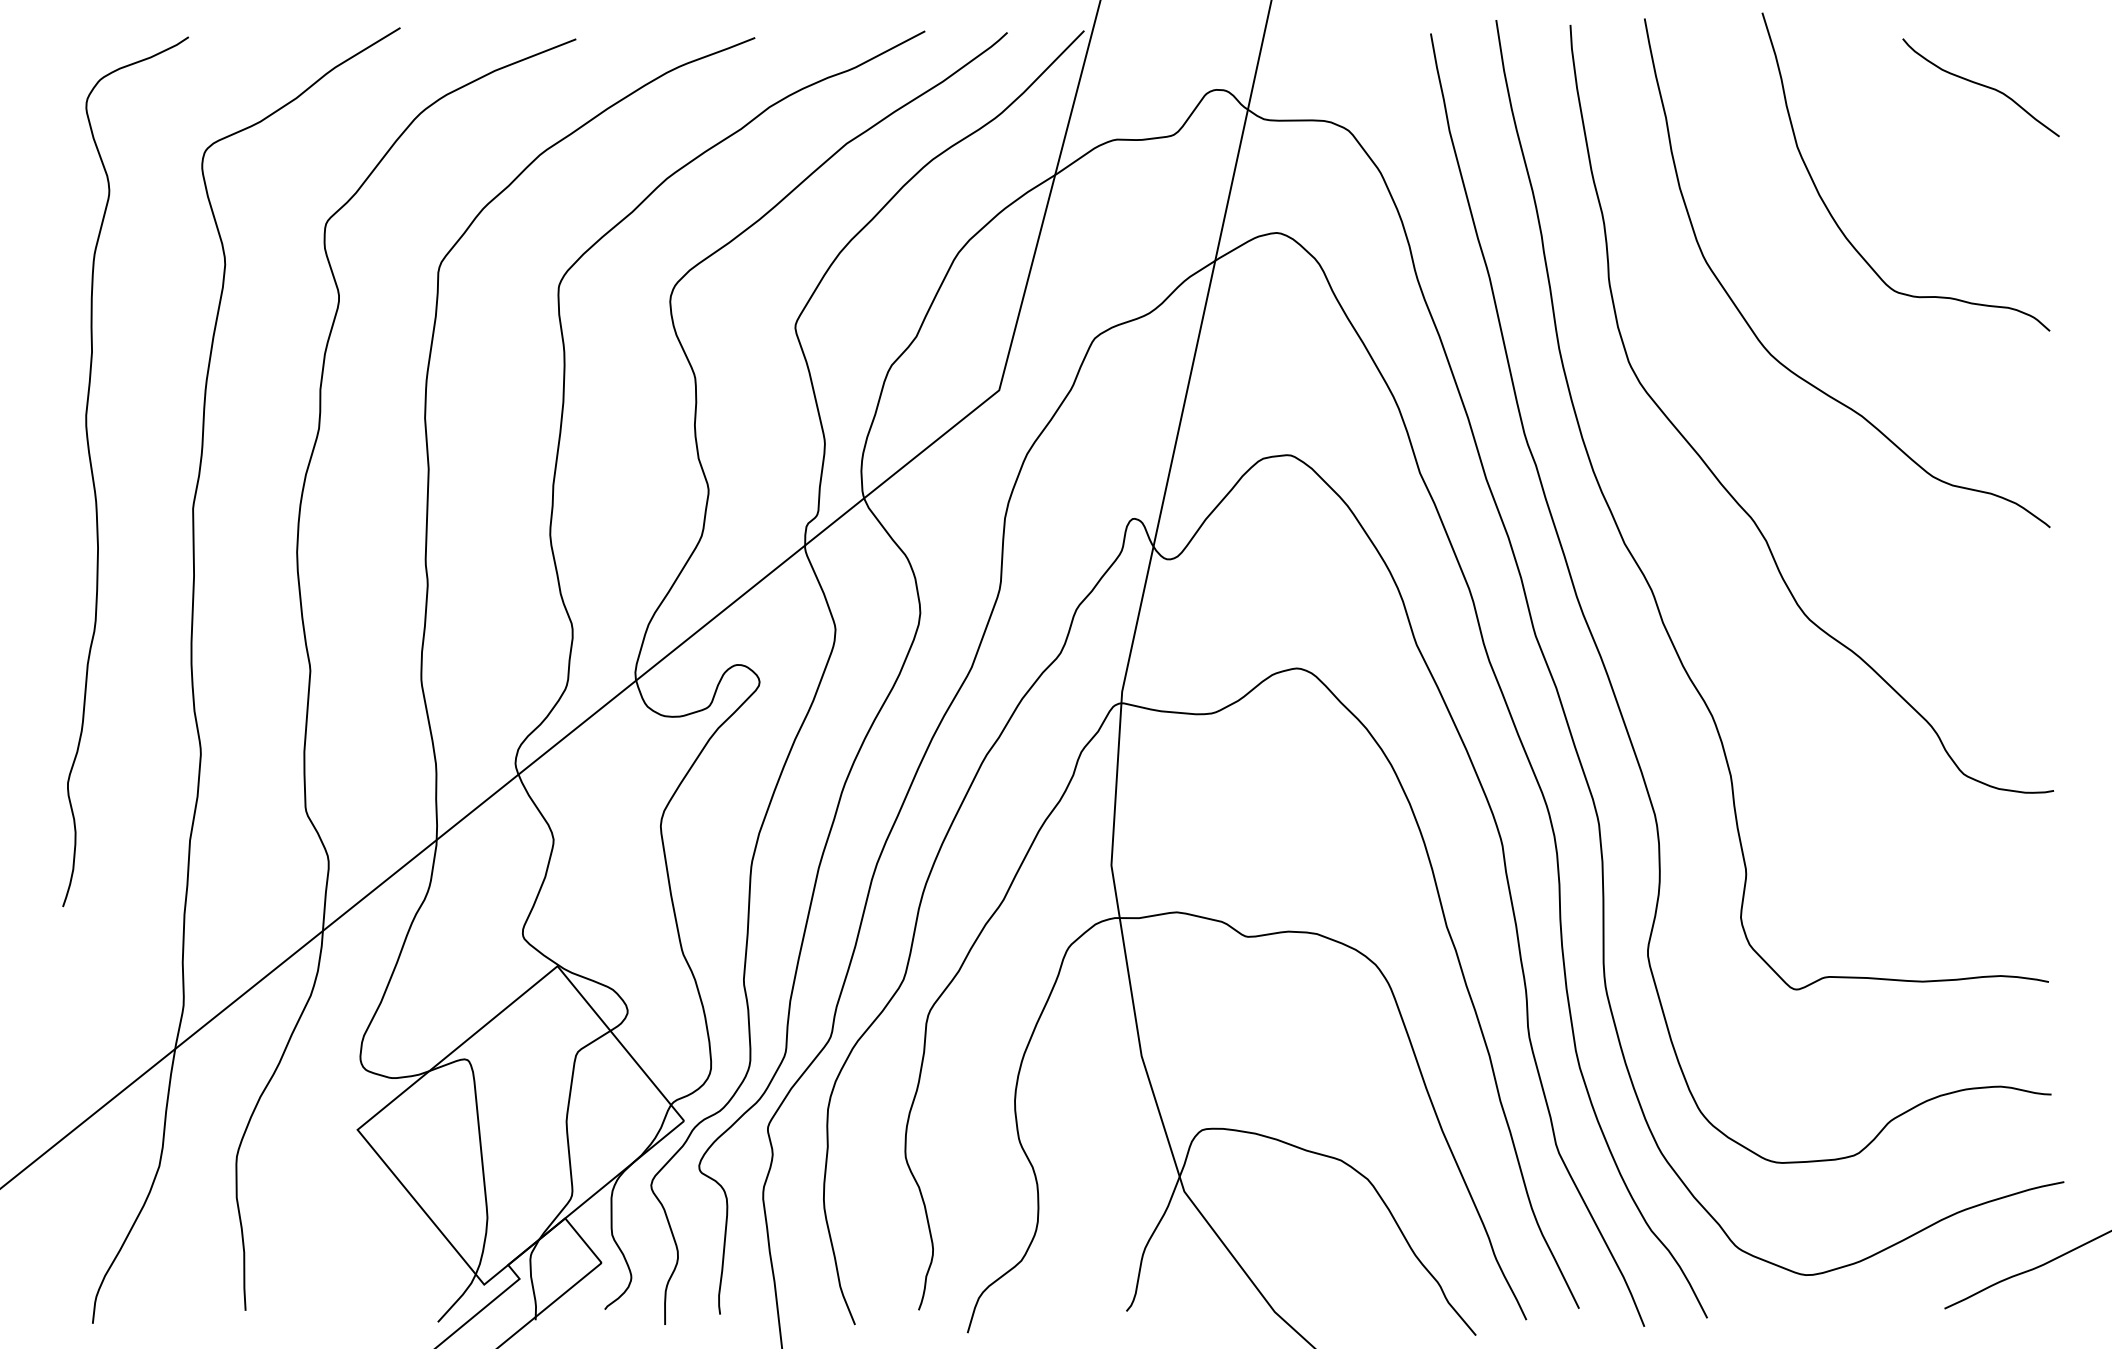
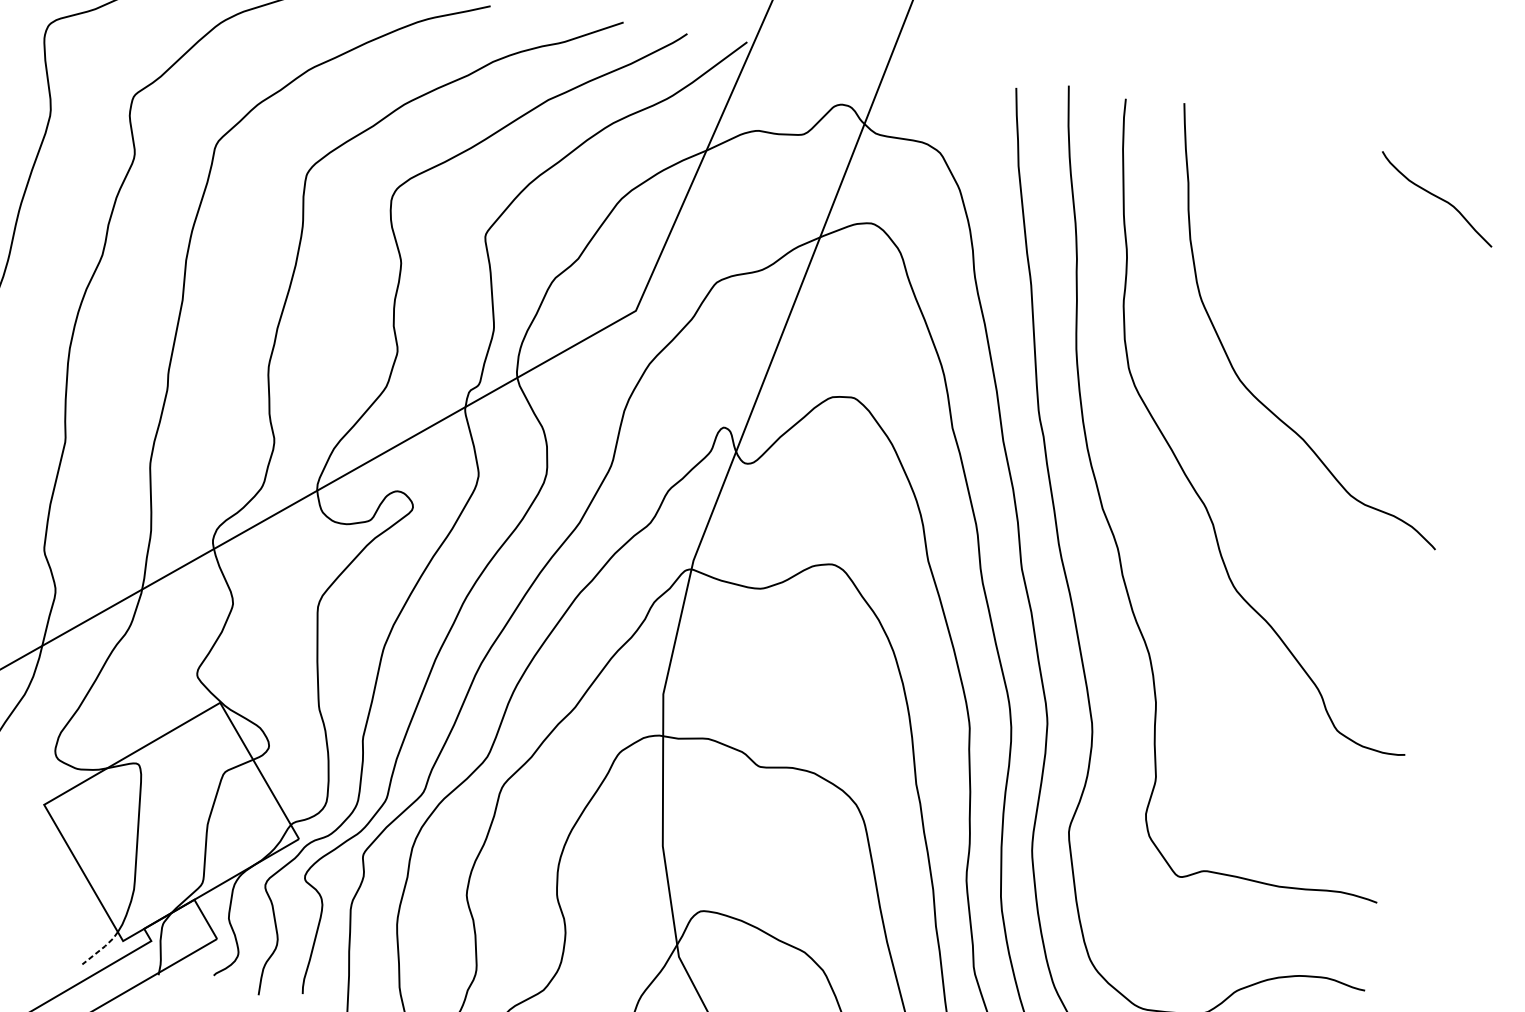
curve: (1831, 213) -> (1305, 278), removed
line: (458, 1299) -> (101, 949), solid -> dashed

